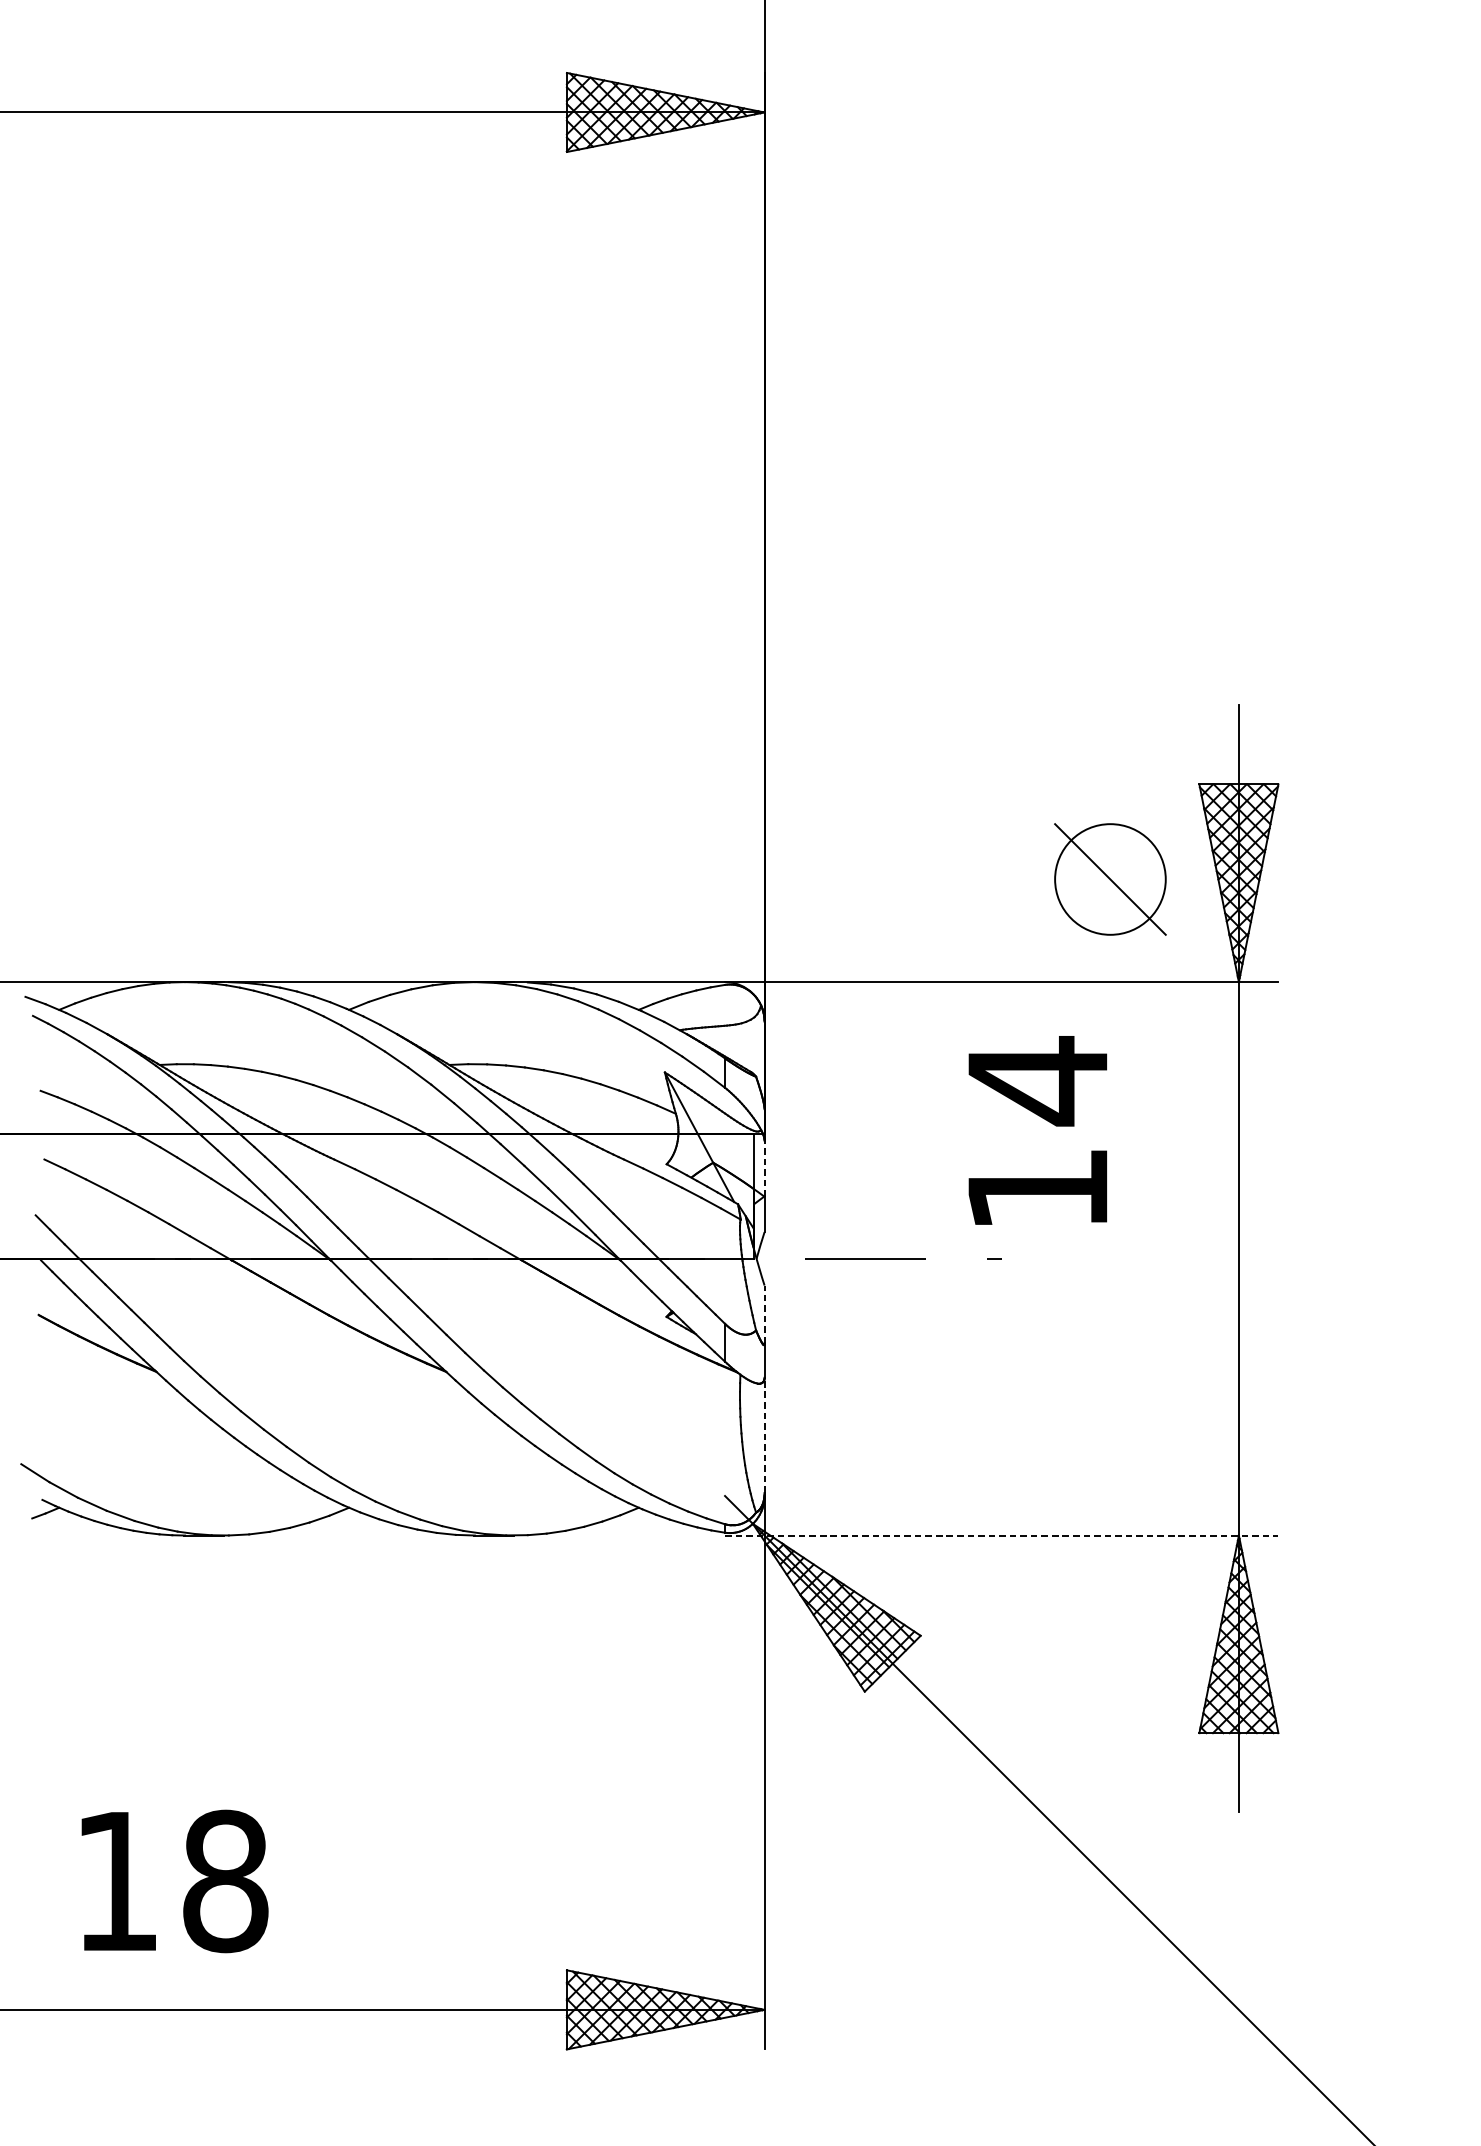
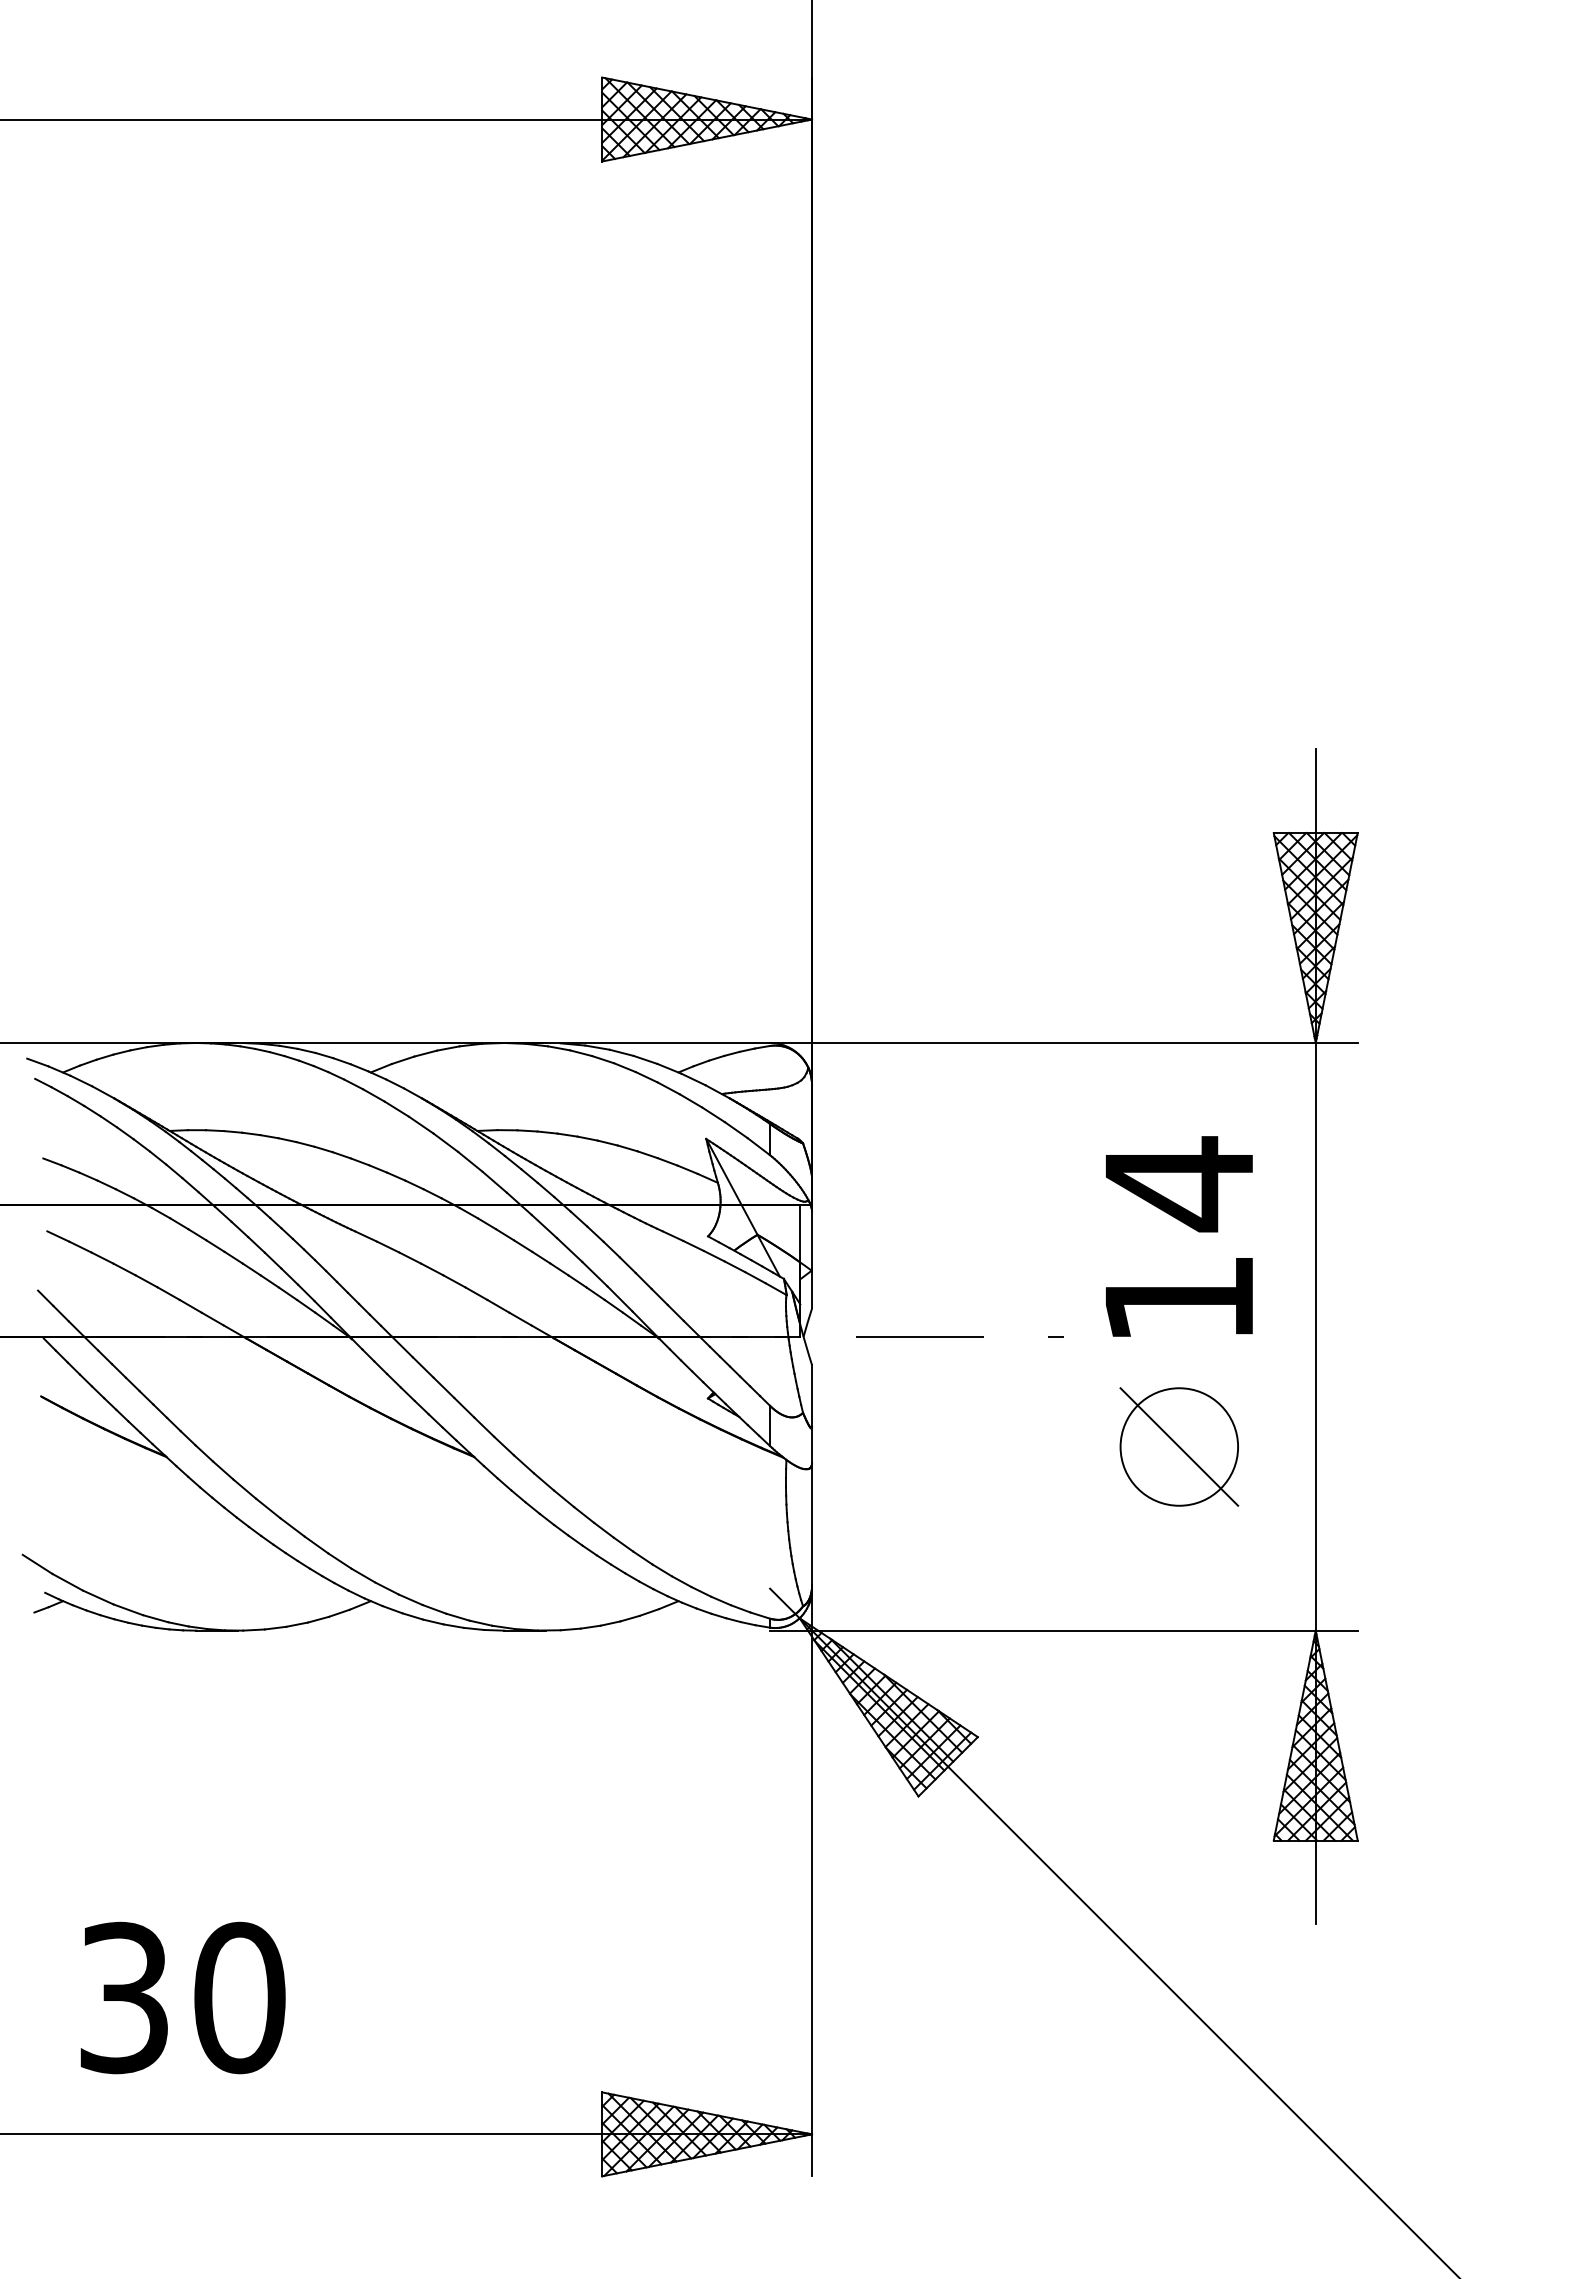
part: (1110, 879) -> (1179, 1446), moved
text: (1038, 1130) -> (1179, 1236), moved
line: (764, 1169) -> (812, 1241), dashed -> solid
line: (764, 1314) -> (812, 1395), dashed -> solid
line: (764, 1435) -> (812, 1524), dashed -> solid
line: (1001, 1535) -> (1063, 1630), dashed -> solid
text: (171, 1880) -> (182, 1997), 18 -> 30

